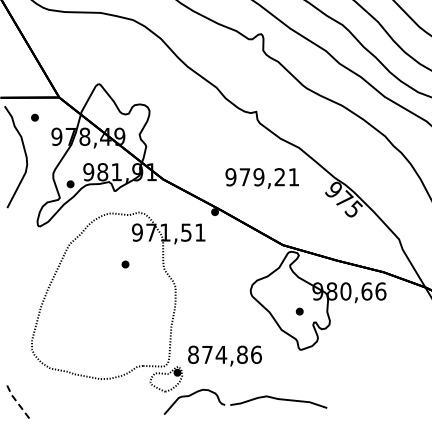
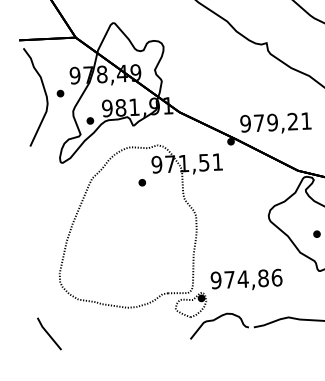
part: (34, 117) -> (60, 93), moved
text: (261, 178) -> (275, 123), moved
part: (125, 264) -> (142, 182), moved
text: (193, 354) -> (216, 280), 874,86 -> 974,86
line: (17, 403) -> (48, 334), dashed -> solid

